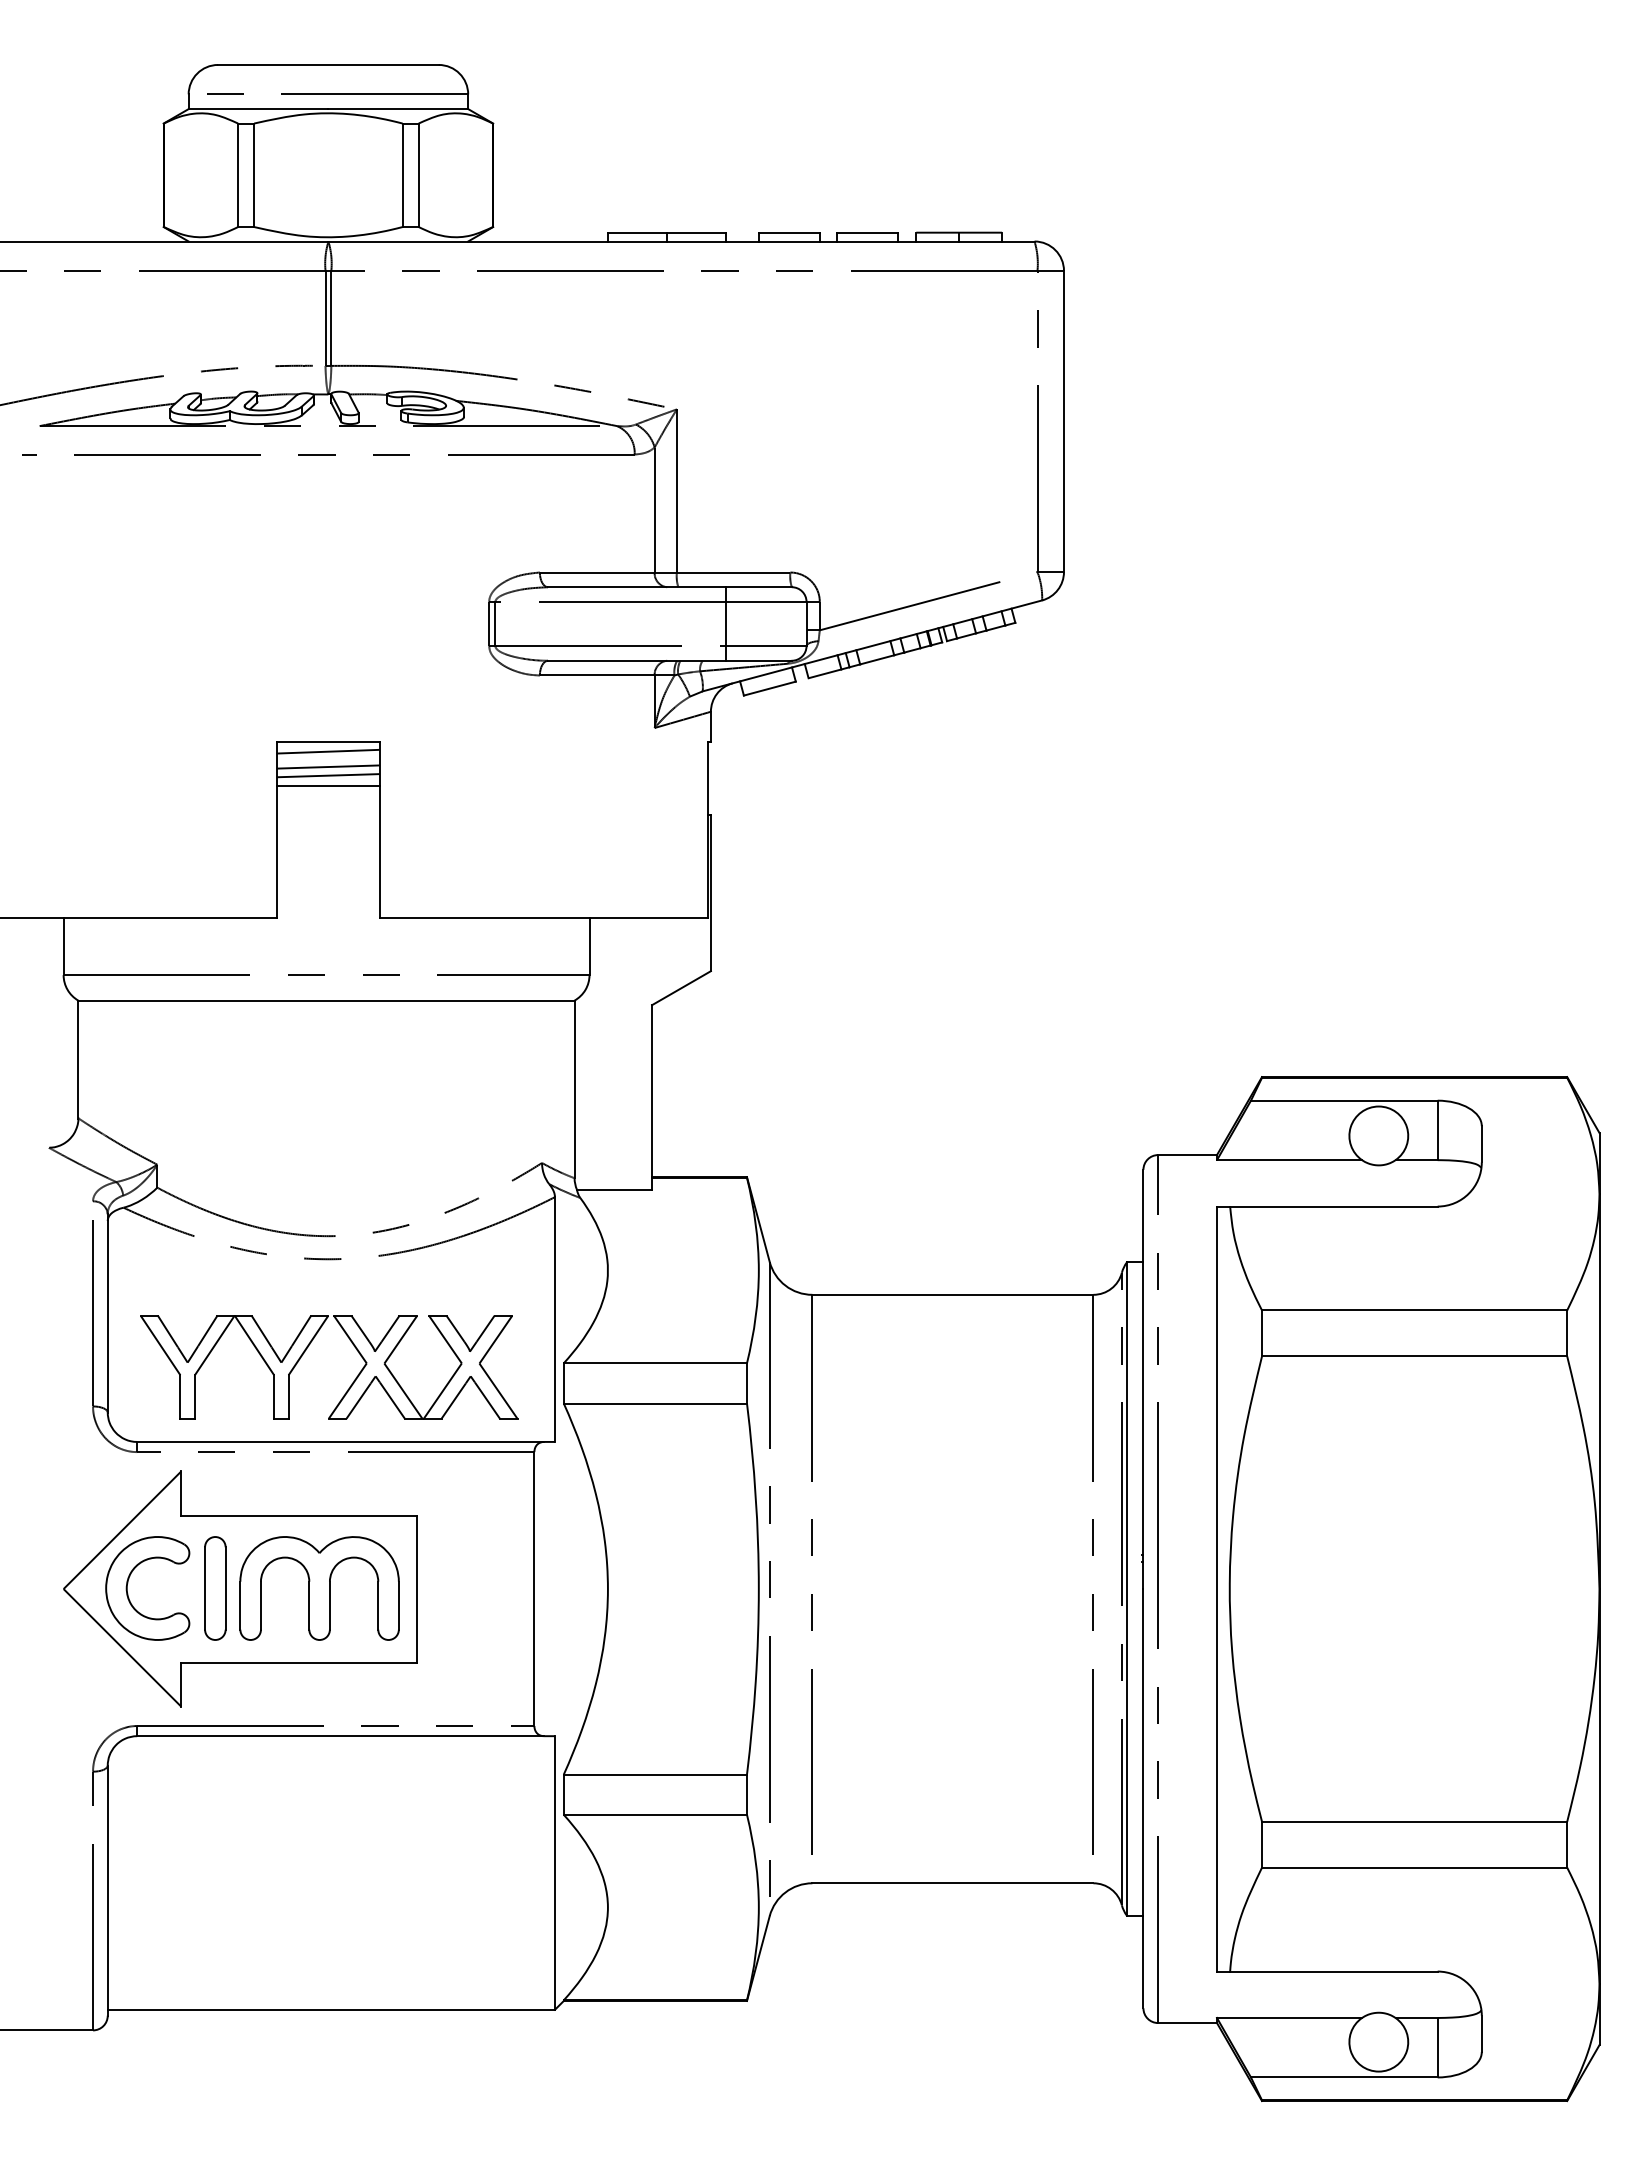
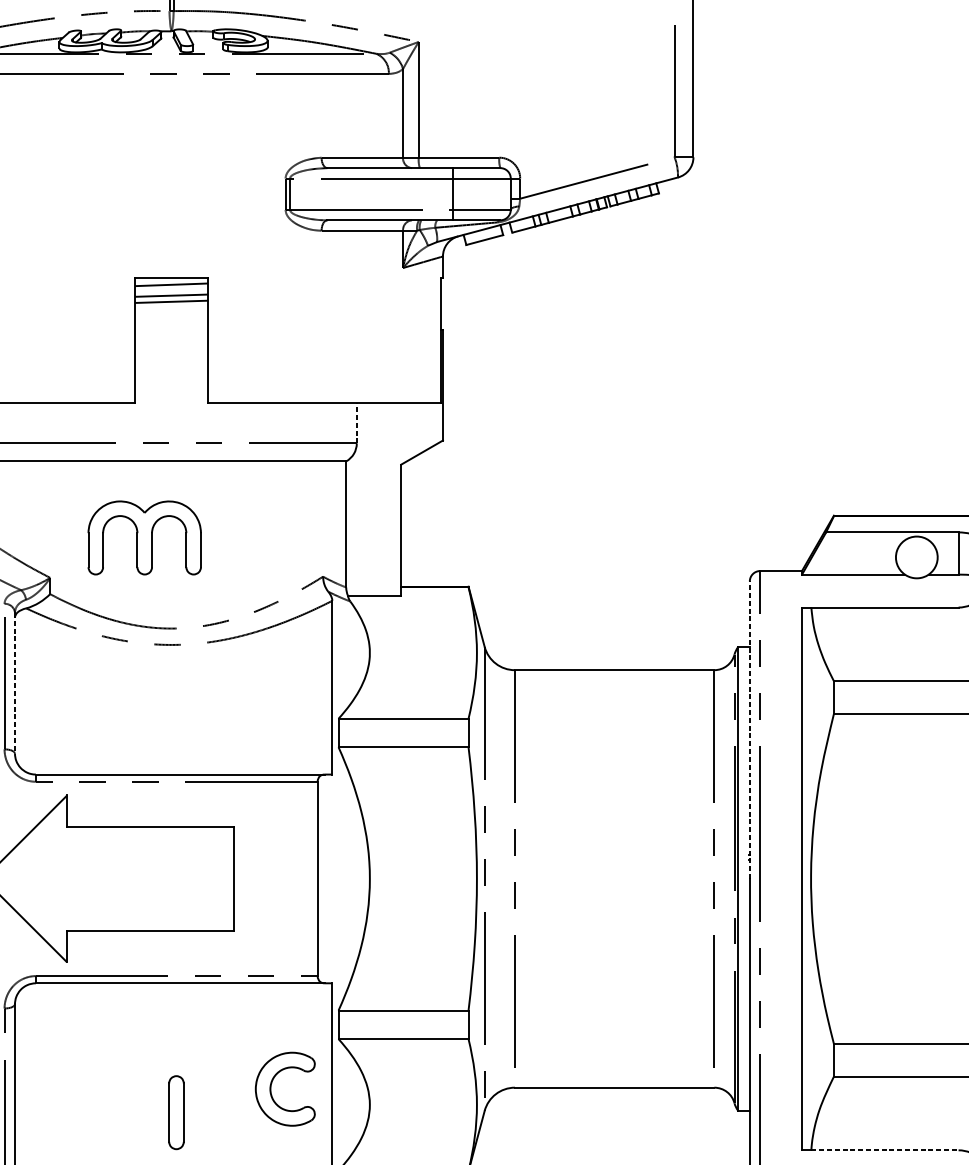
line: (327, 785) -> (170, 308), removed
line: (589, 946) -> (356, 423), solid -> dashed
line: (107, 1313) -> (14, 683), solid -> dashed
line: (1143, 1379) -> (749, 730), solid -> dashed
part: (351, 1383) -> (187, 733), removed
part: (128, 1583) -> (271, 1085), moved
part: (215, 1588) -> (176, 1112), moved
part: (319, 1588) -> (144, 537), moved
line: (1333, 1971) -> (884, 1150), solid -> dashed

